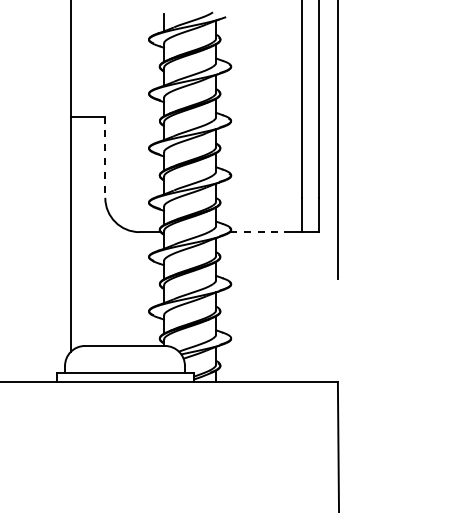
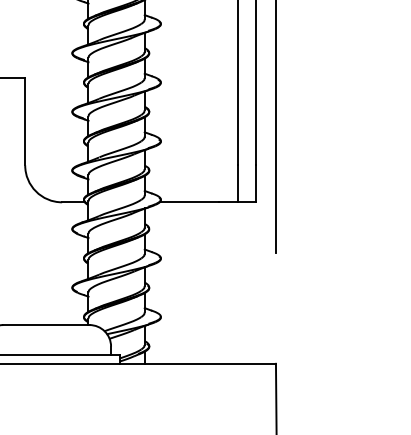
line: (105, 157) -> (25, 121), dashed -> solid
line: (257, 232) -> (189, 202), dashed -> solid

